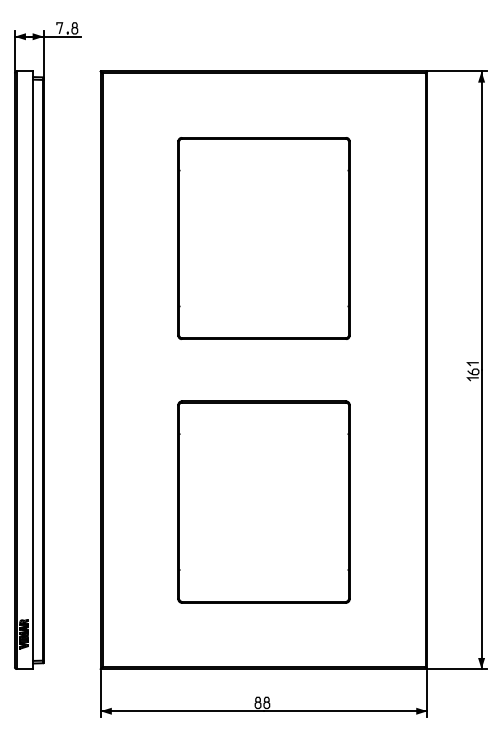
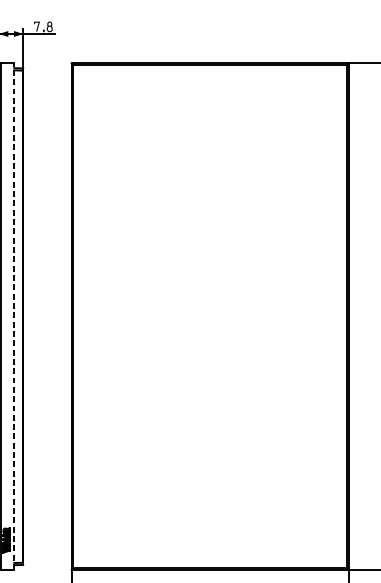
part: (263, 238) -> (209, 204), removed
line: (33, 370) -> (14, 316), solid -> dashed
part: (263, 501) -> (209, 427), removed

